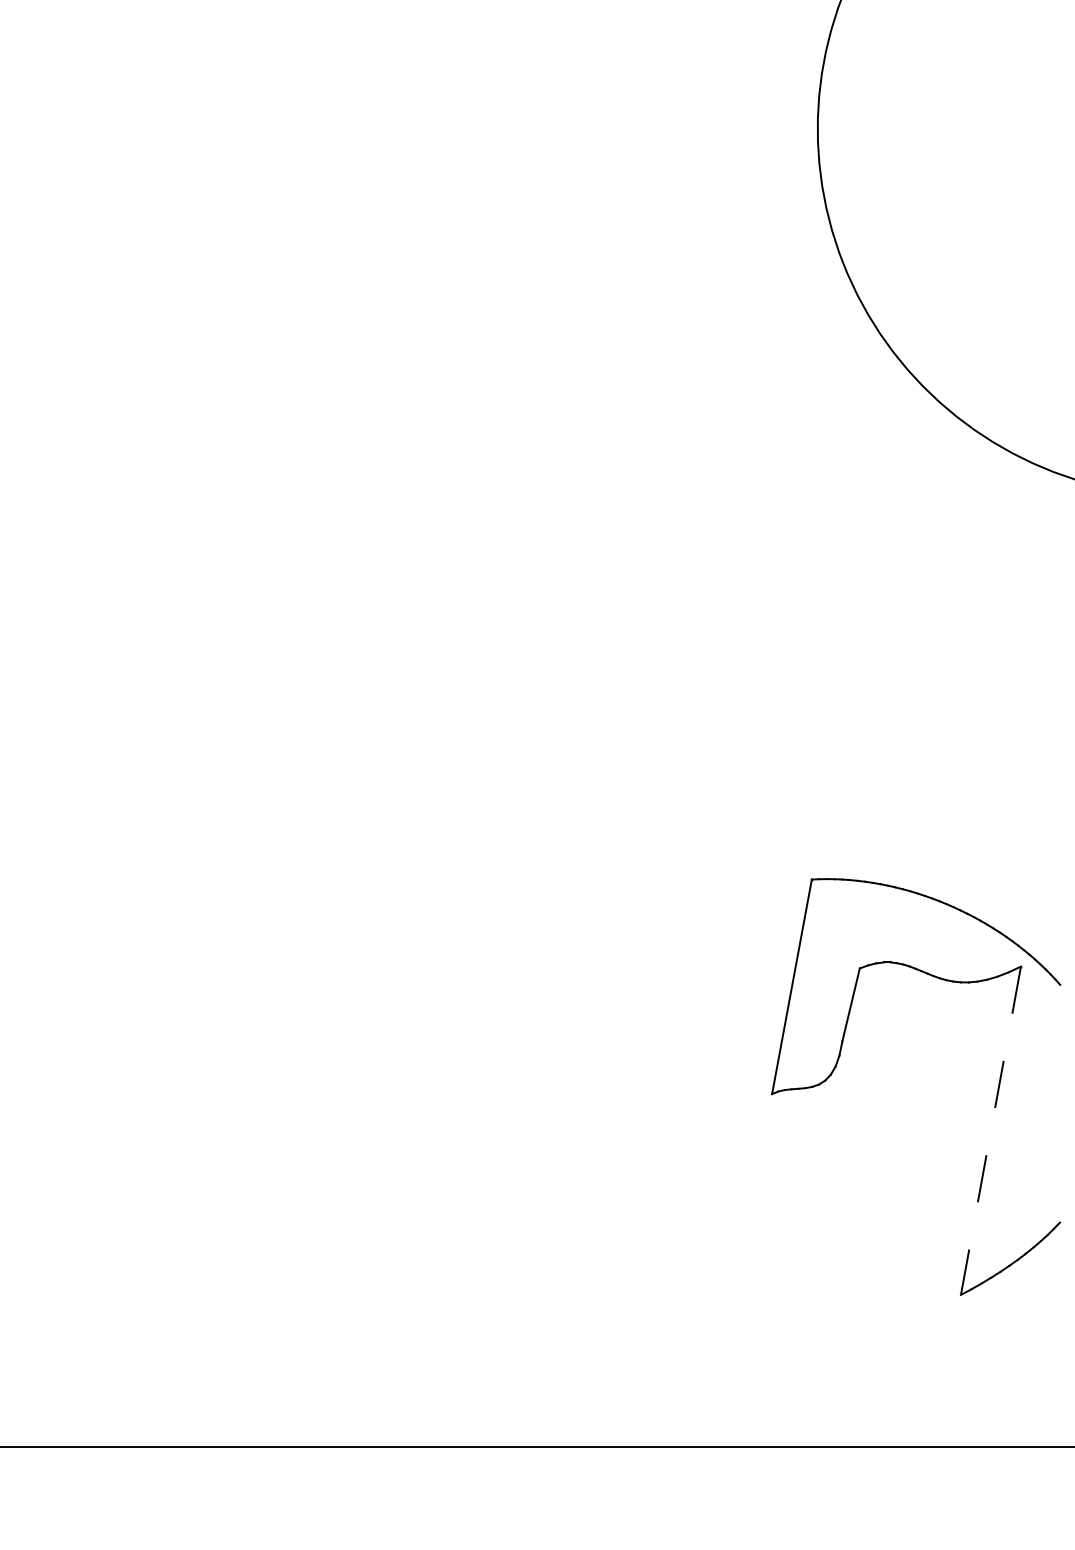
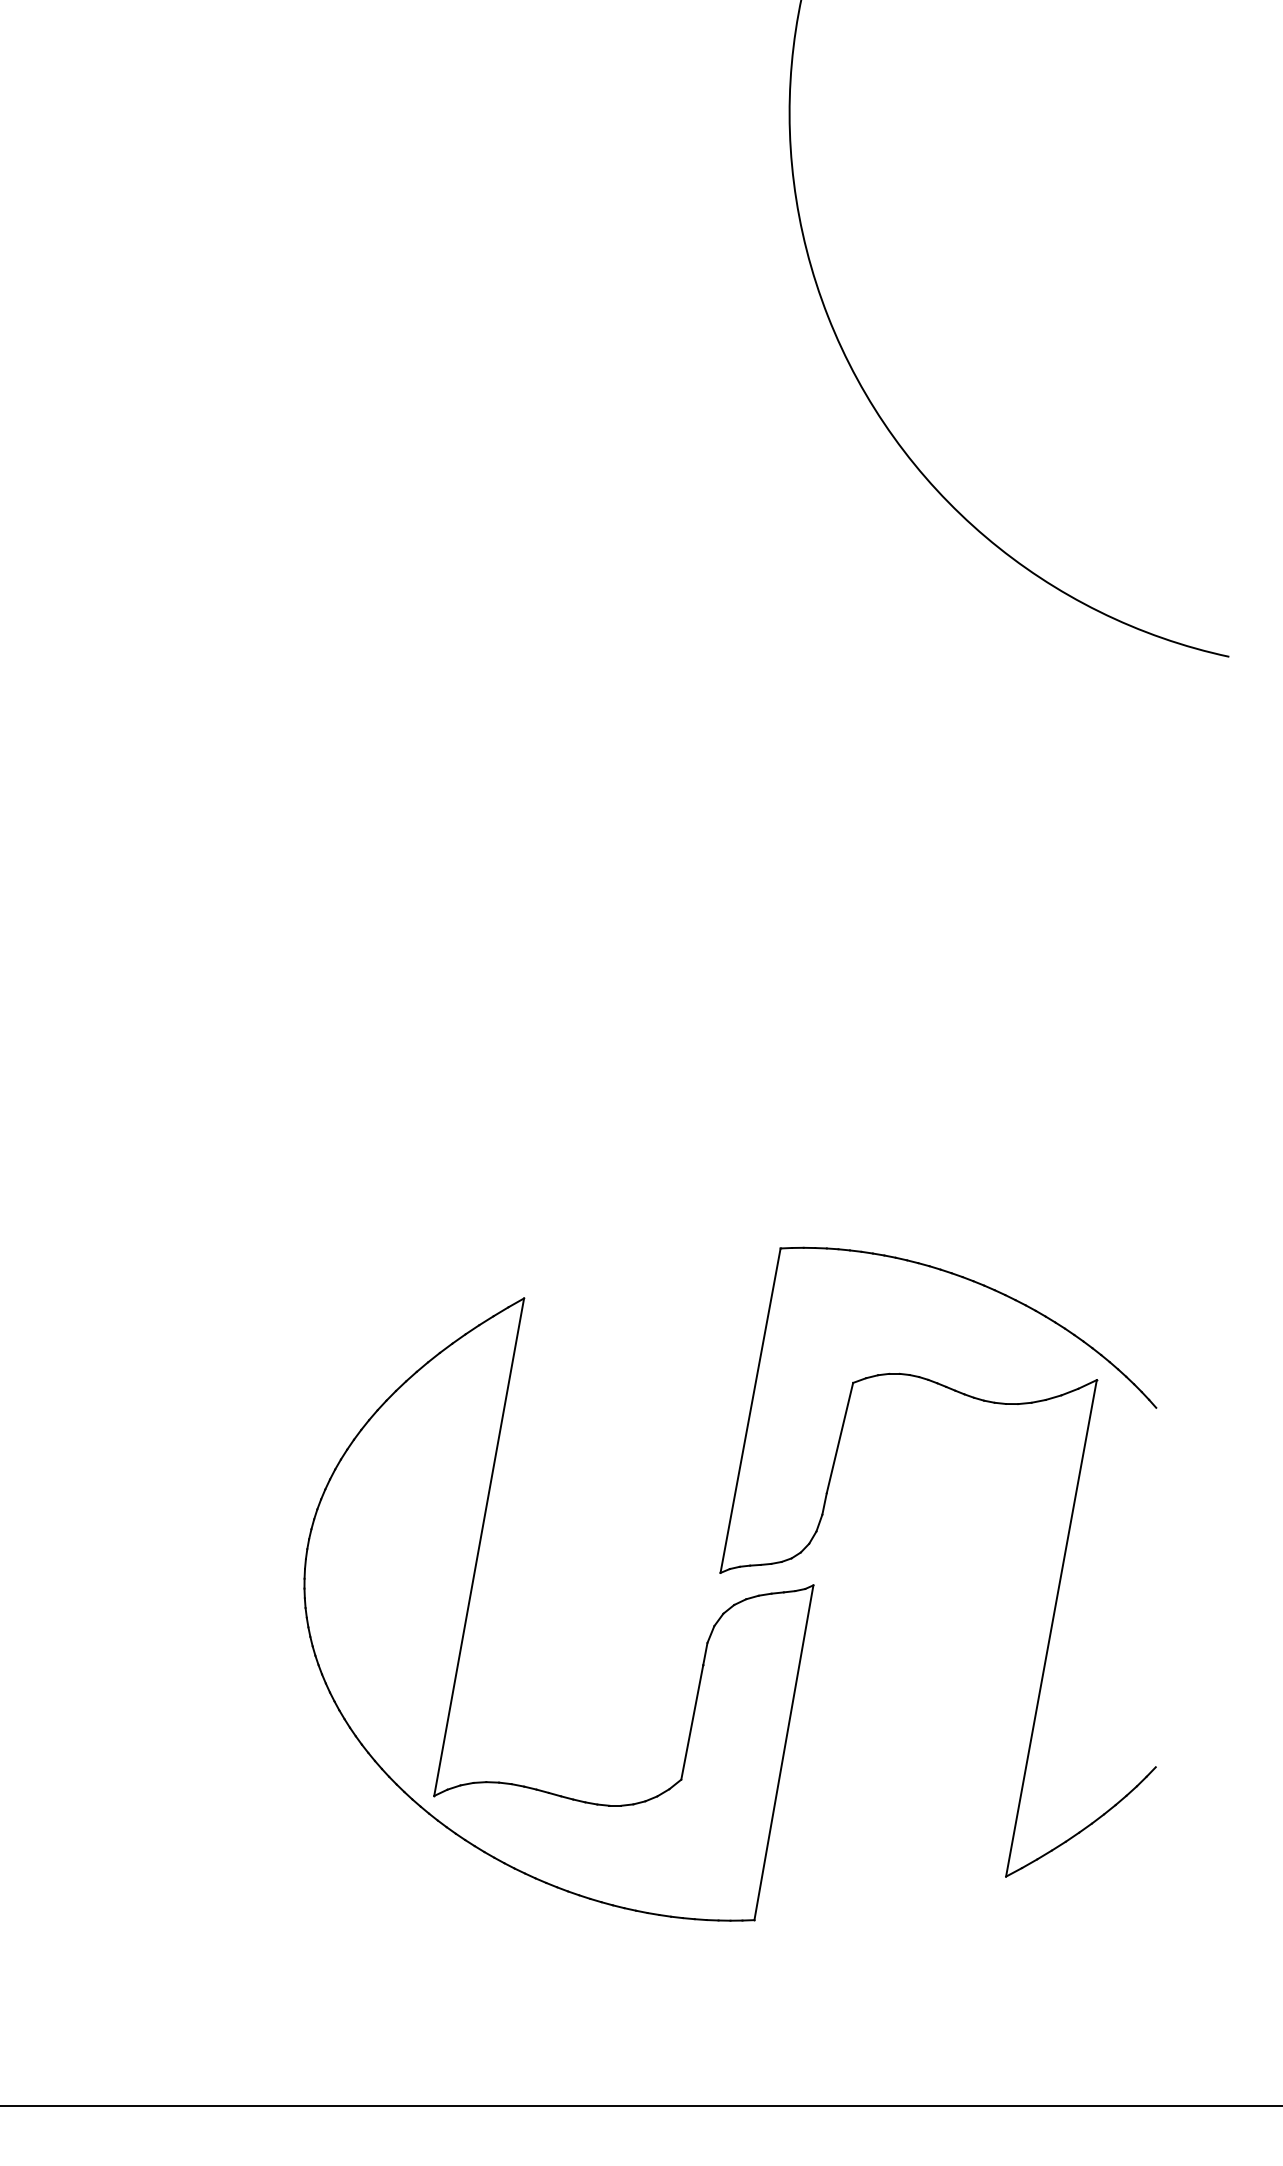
part: (608, 1106) -> (473, 1591), added
line: (990, 1130) -> (1050, 1627), dashed -> solid

